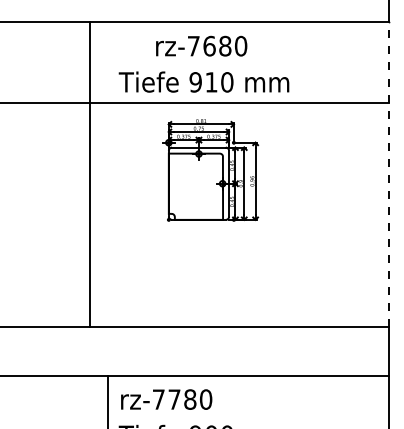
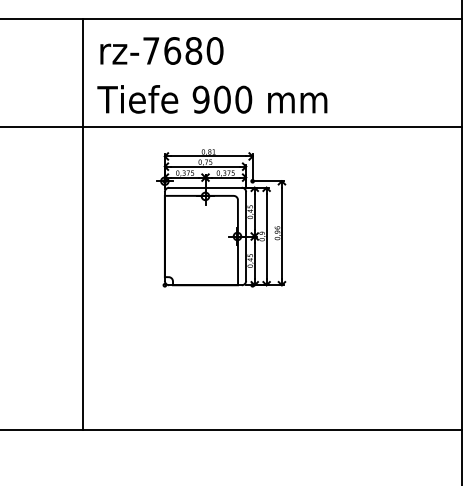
text: (201, 45) -> (161, 49), moved
text: (211, 82) -> (222, 99), 910 -> 900
line: (89, 174) -> (82, 224), moved
line: (388, 174) -> (461, 224), dashed -> solid

